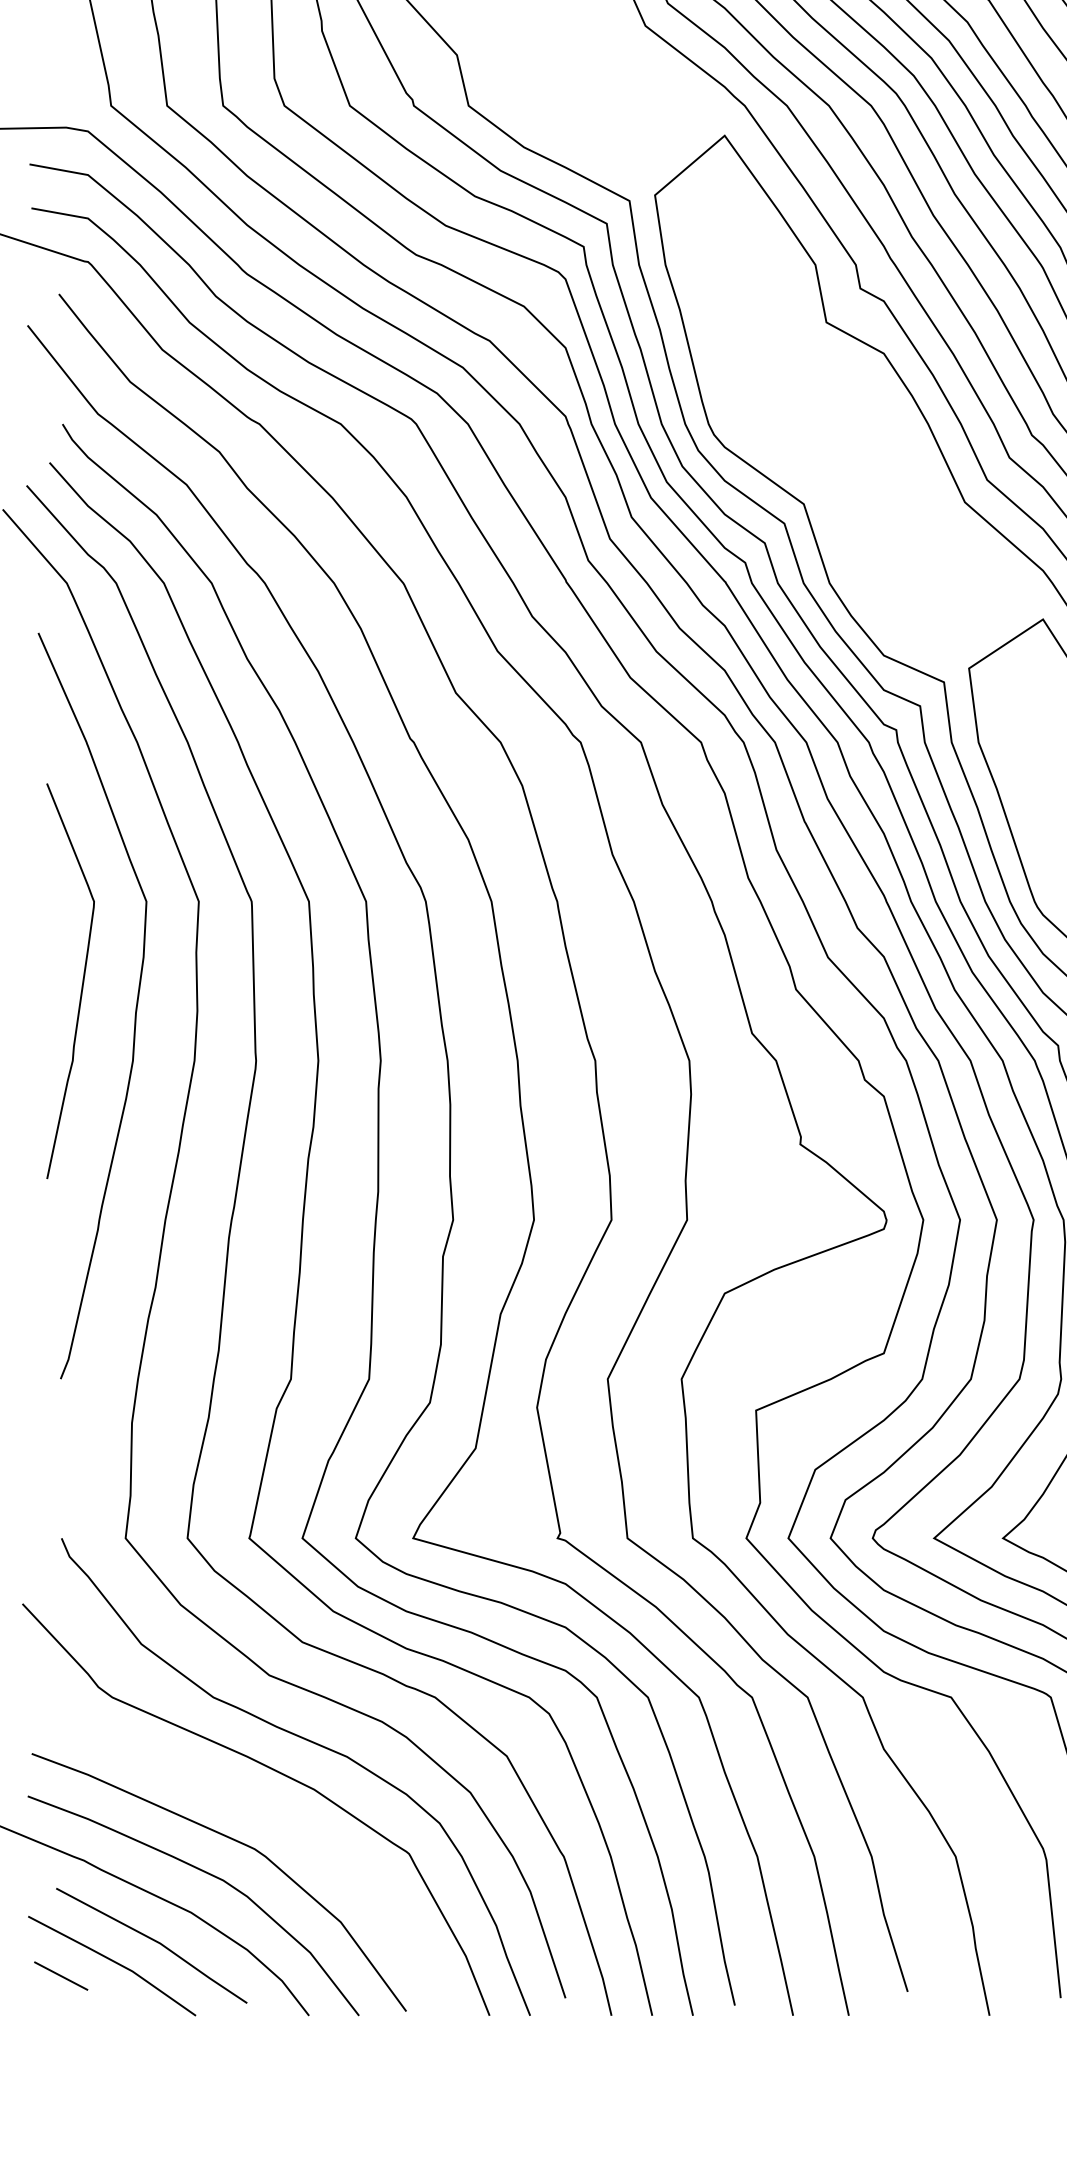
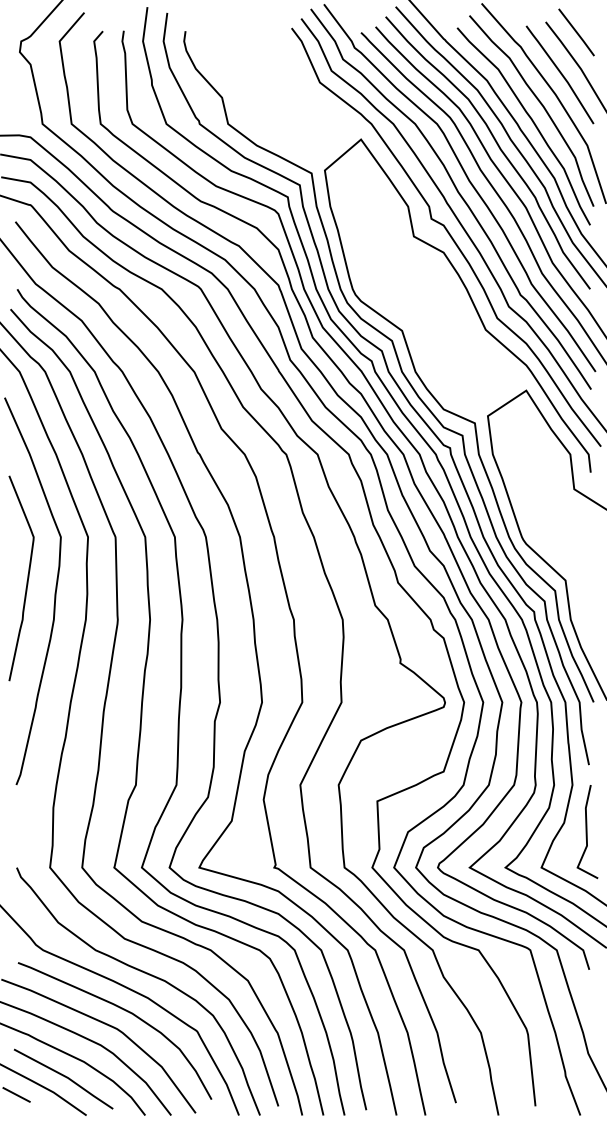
curve: (267, 1813) -> (123, 1010), added

